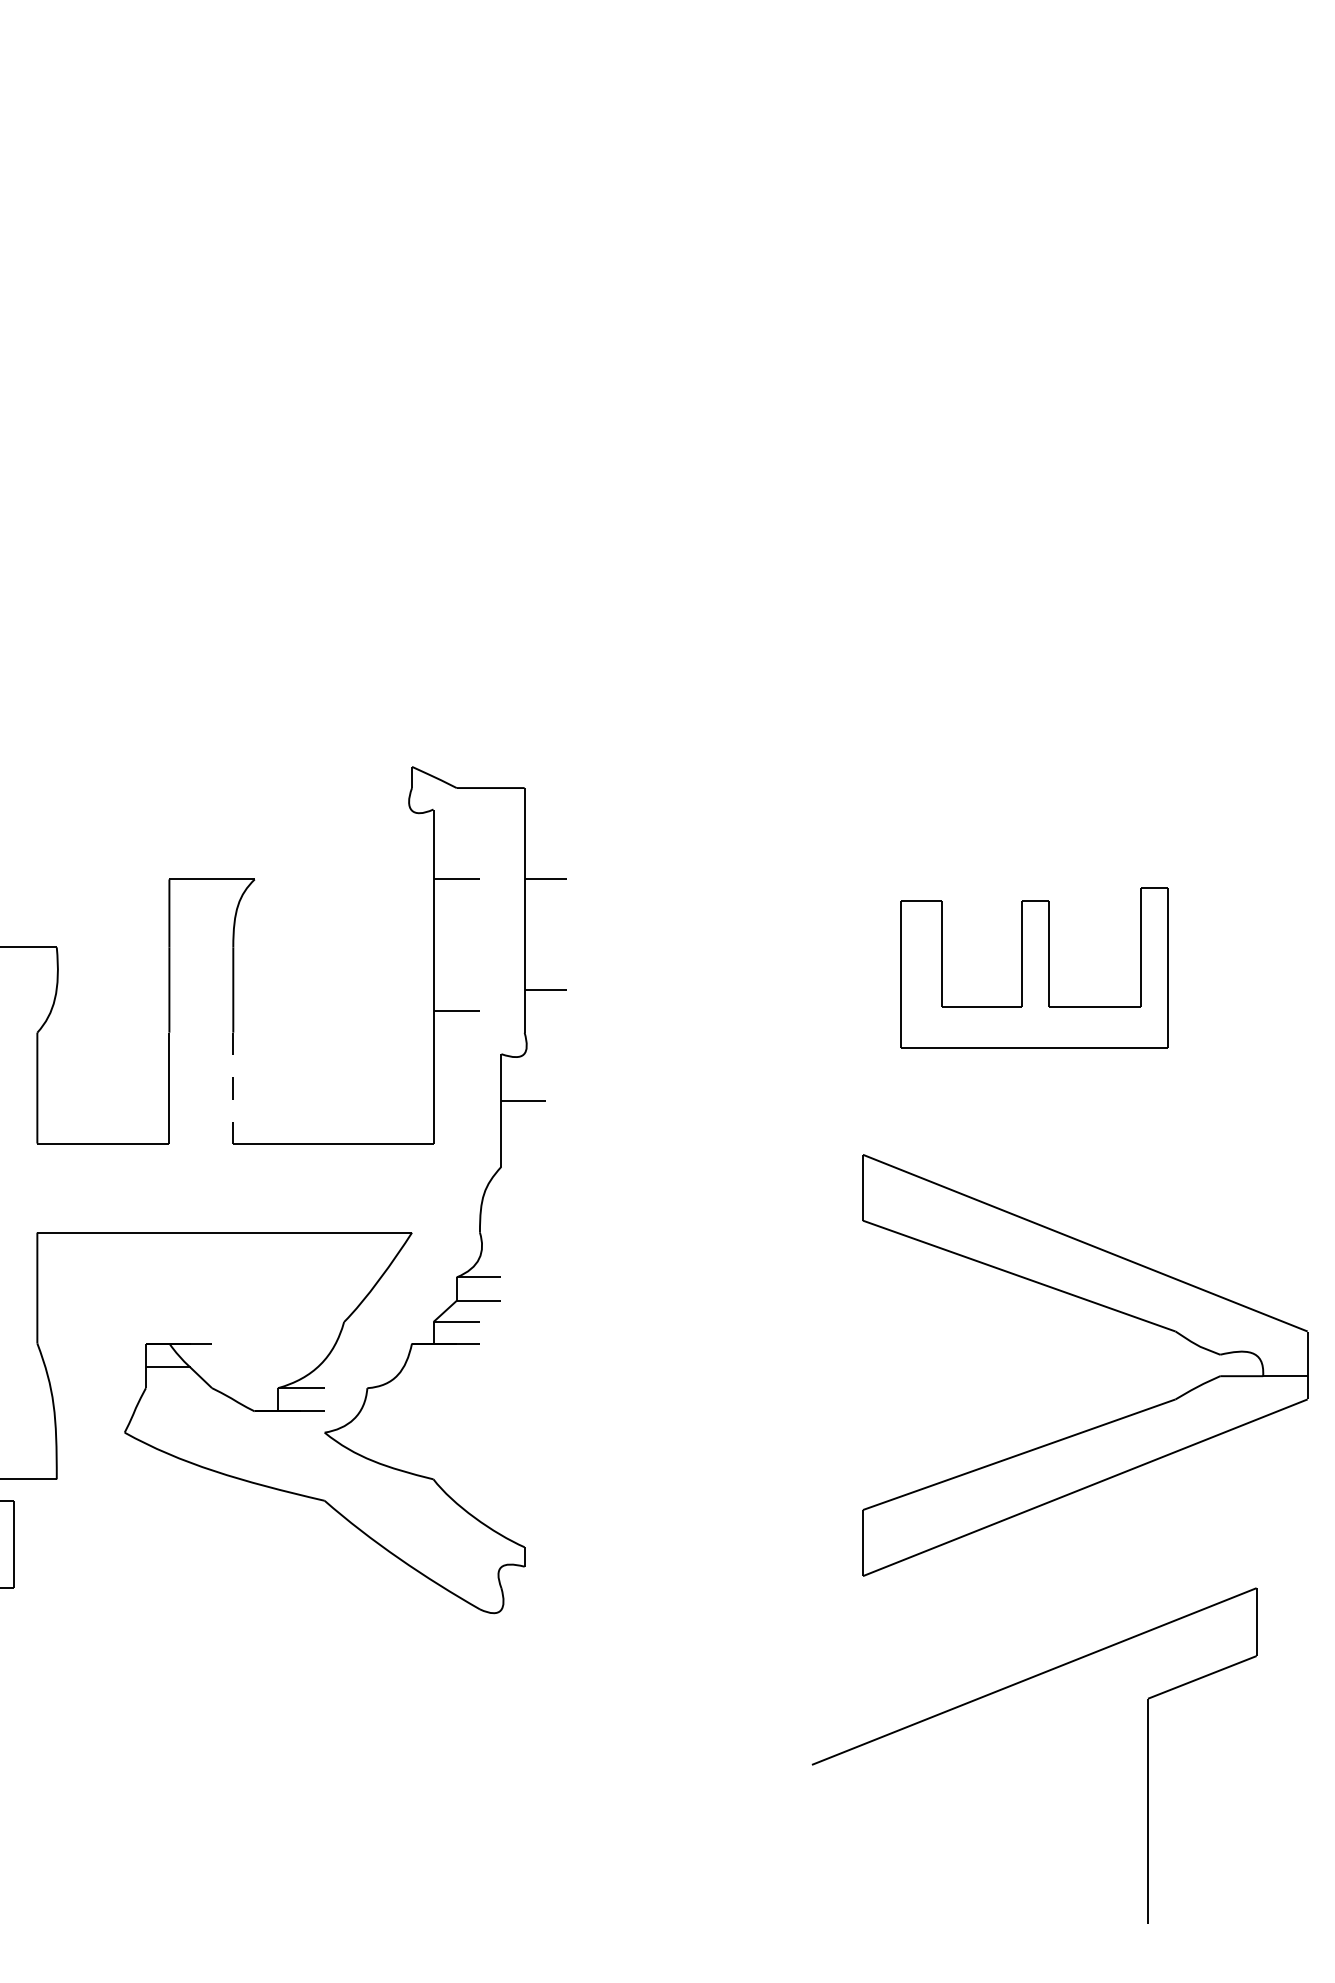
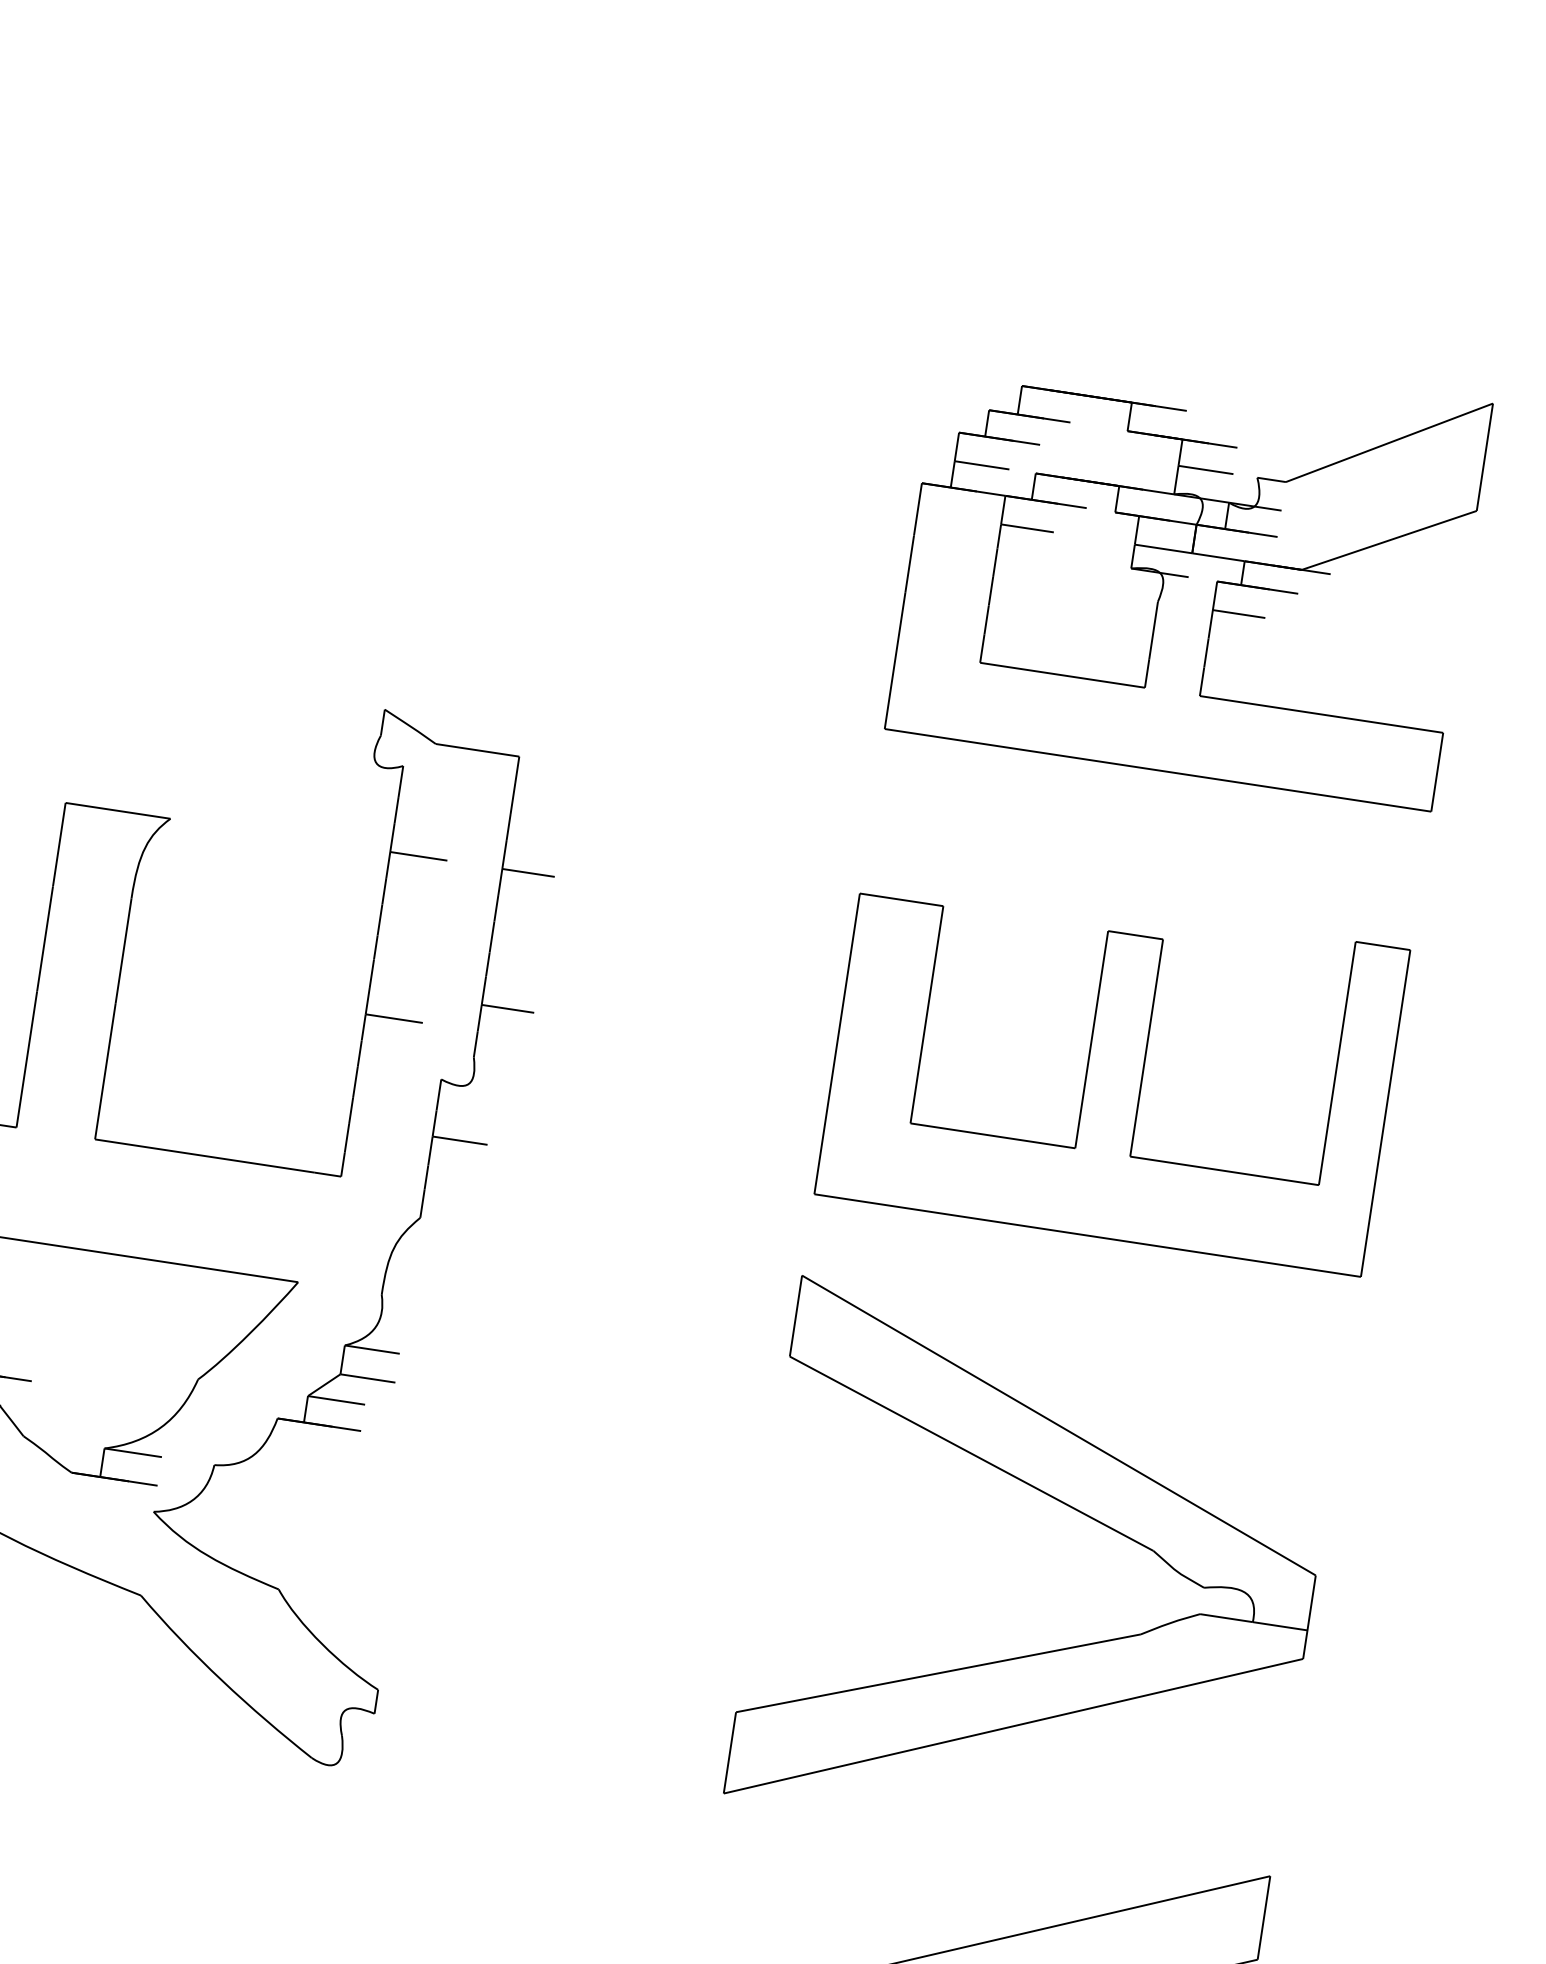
part: (1034, 555) -> (1189, 565), added
part: (1034, 967) -> (1112, 1071), size x1.67
line: (233, 1088) -> (105, 1071), dashed -> solid
part: (1106, 1422) -> (1051, 1649), moved

